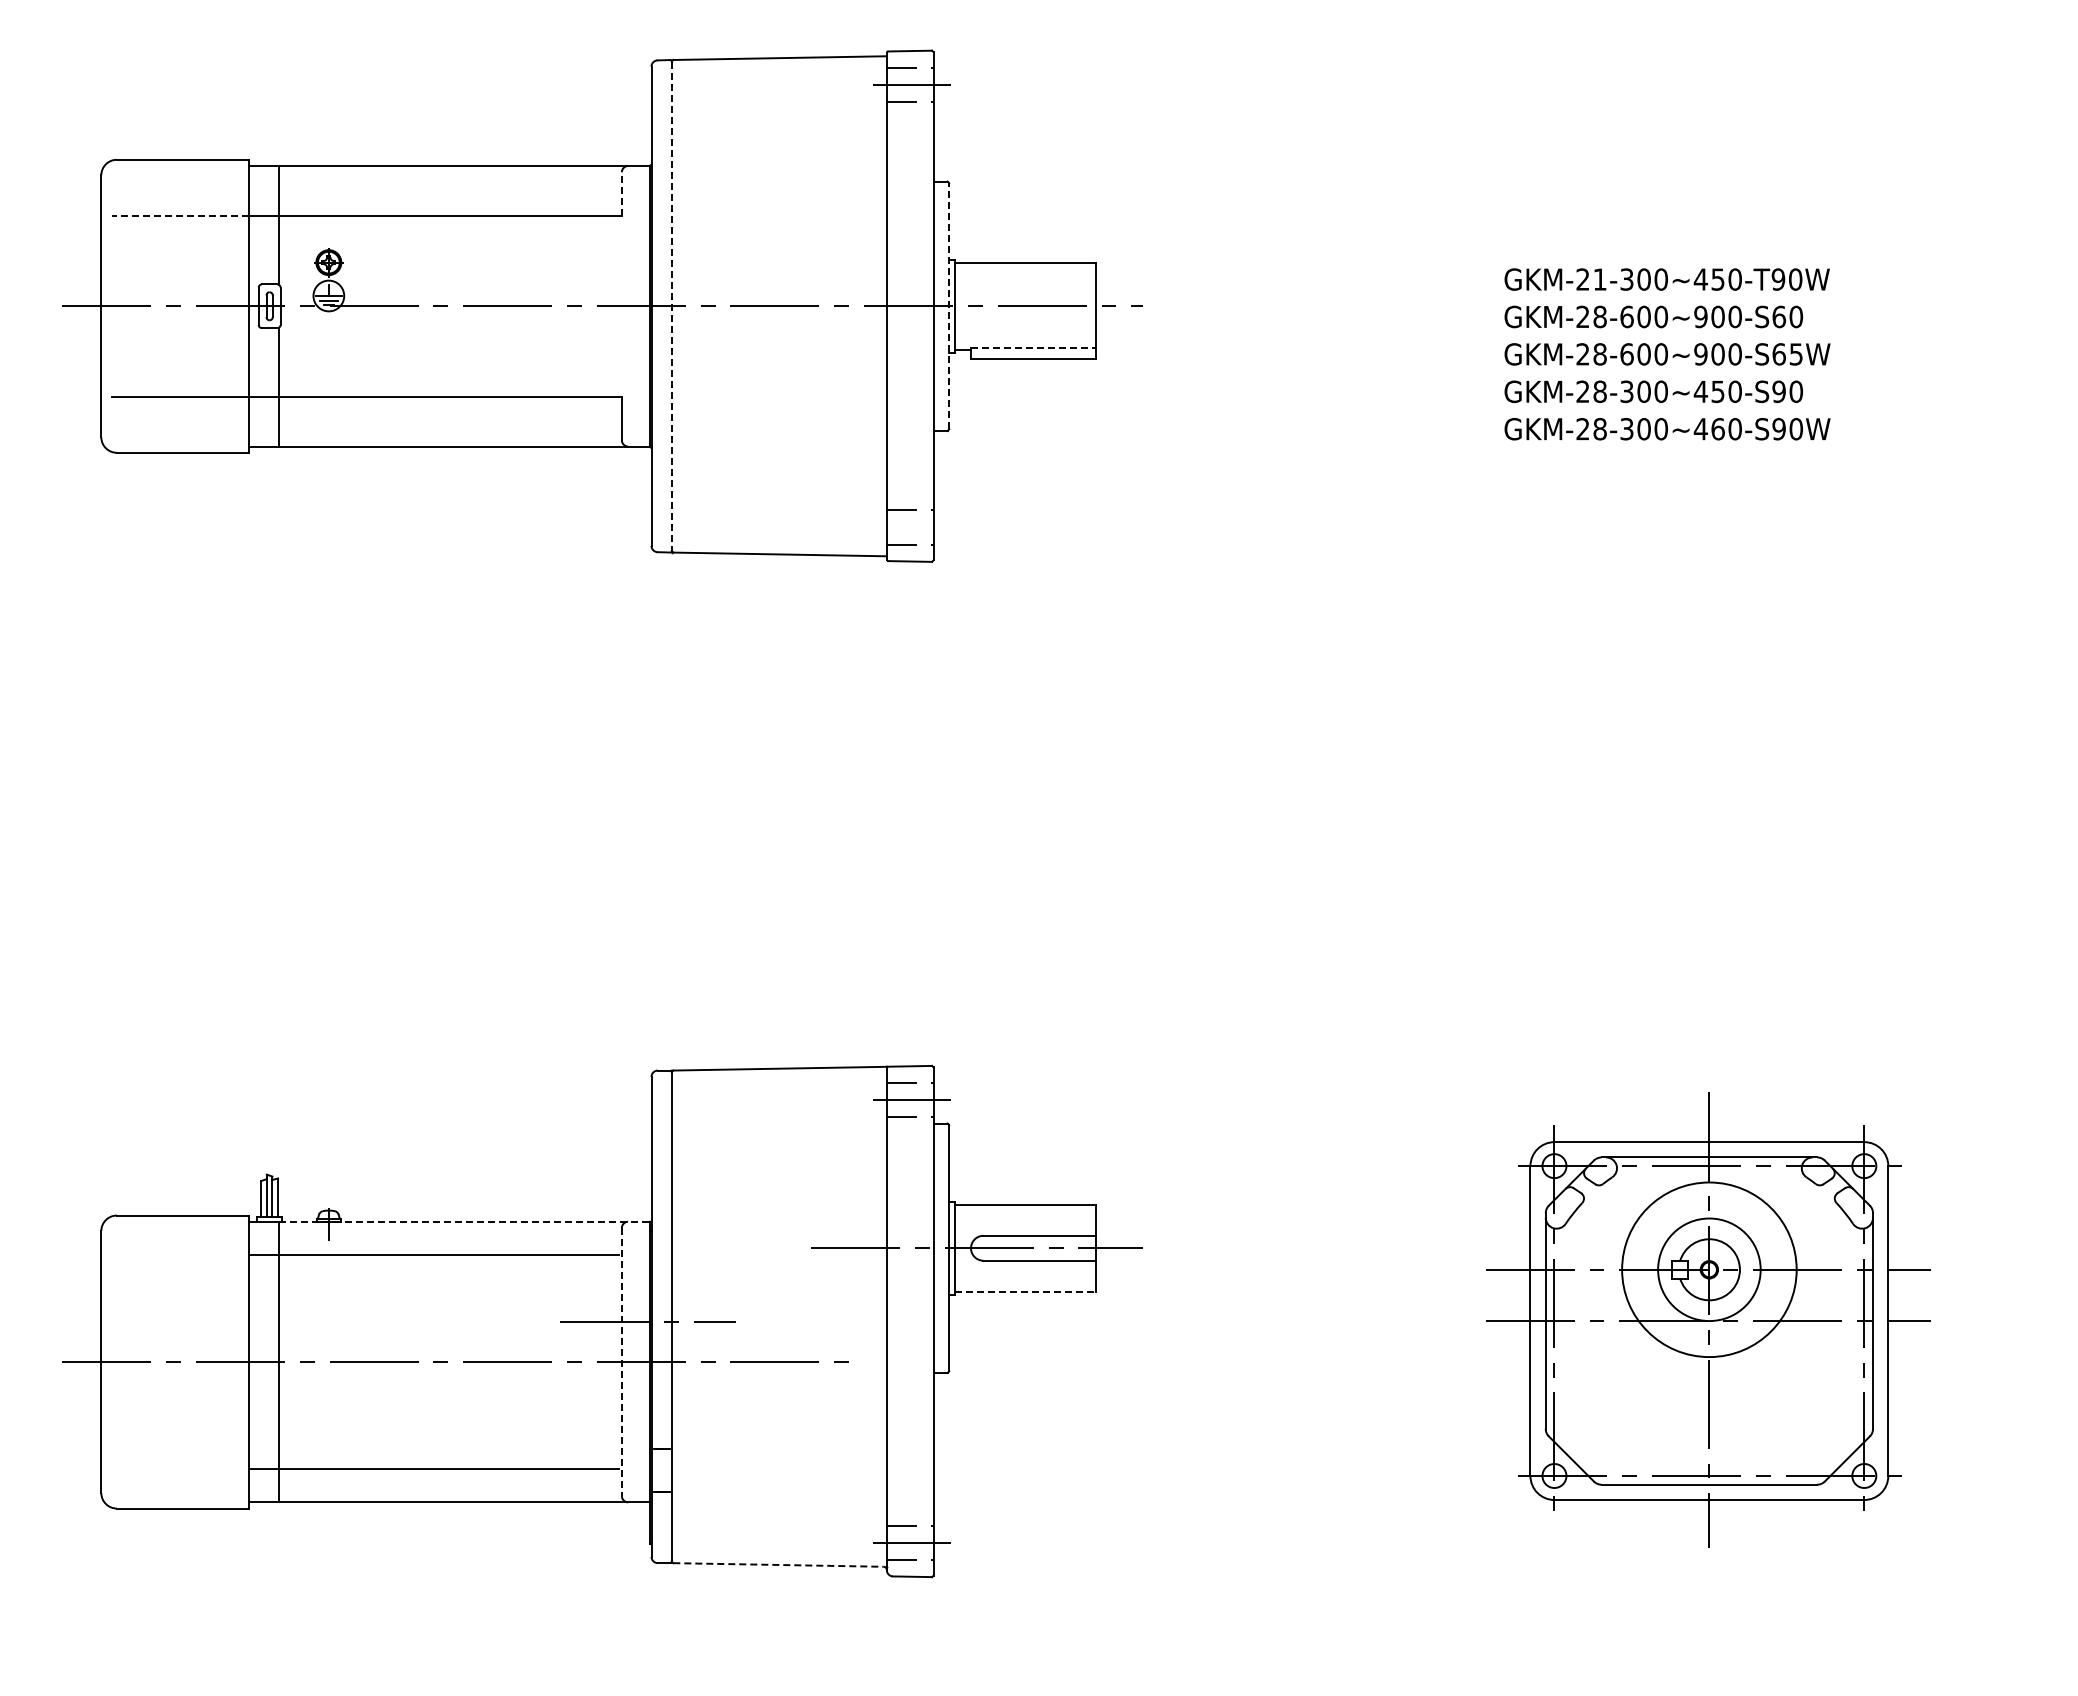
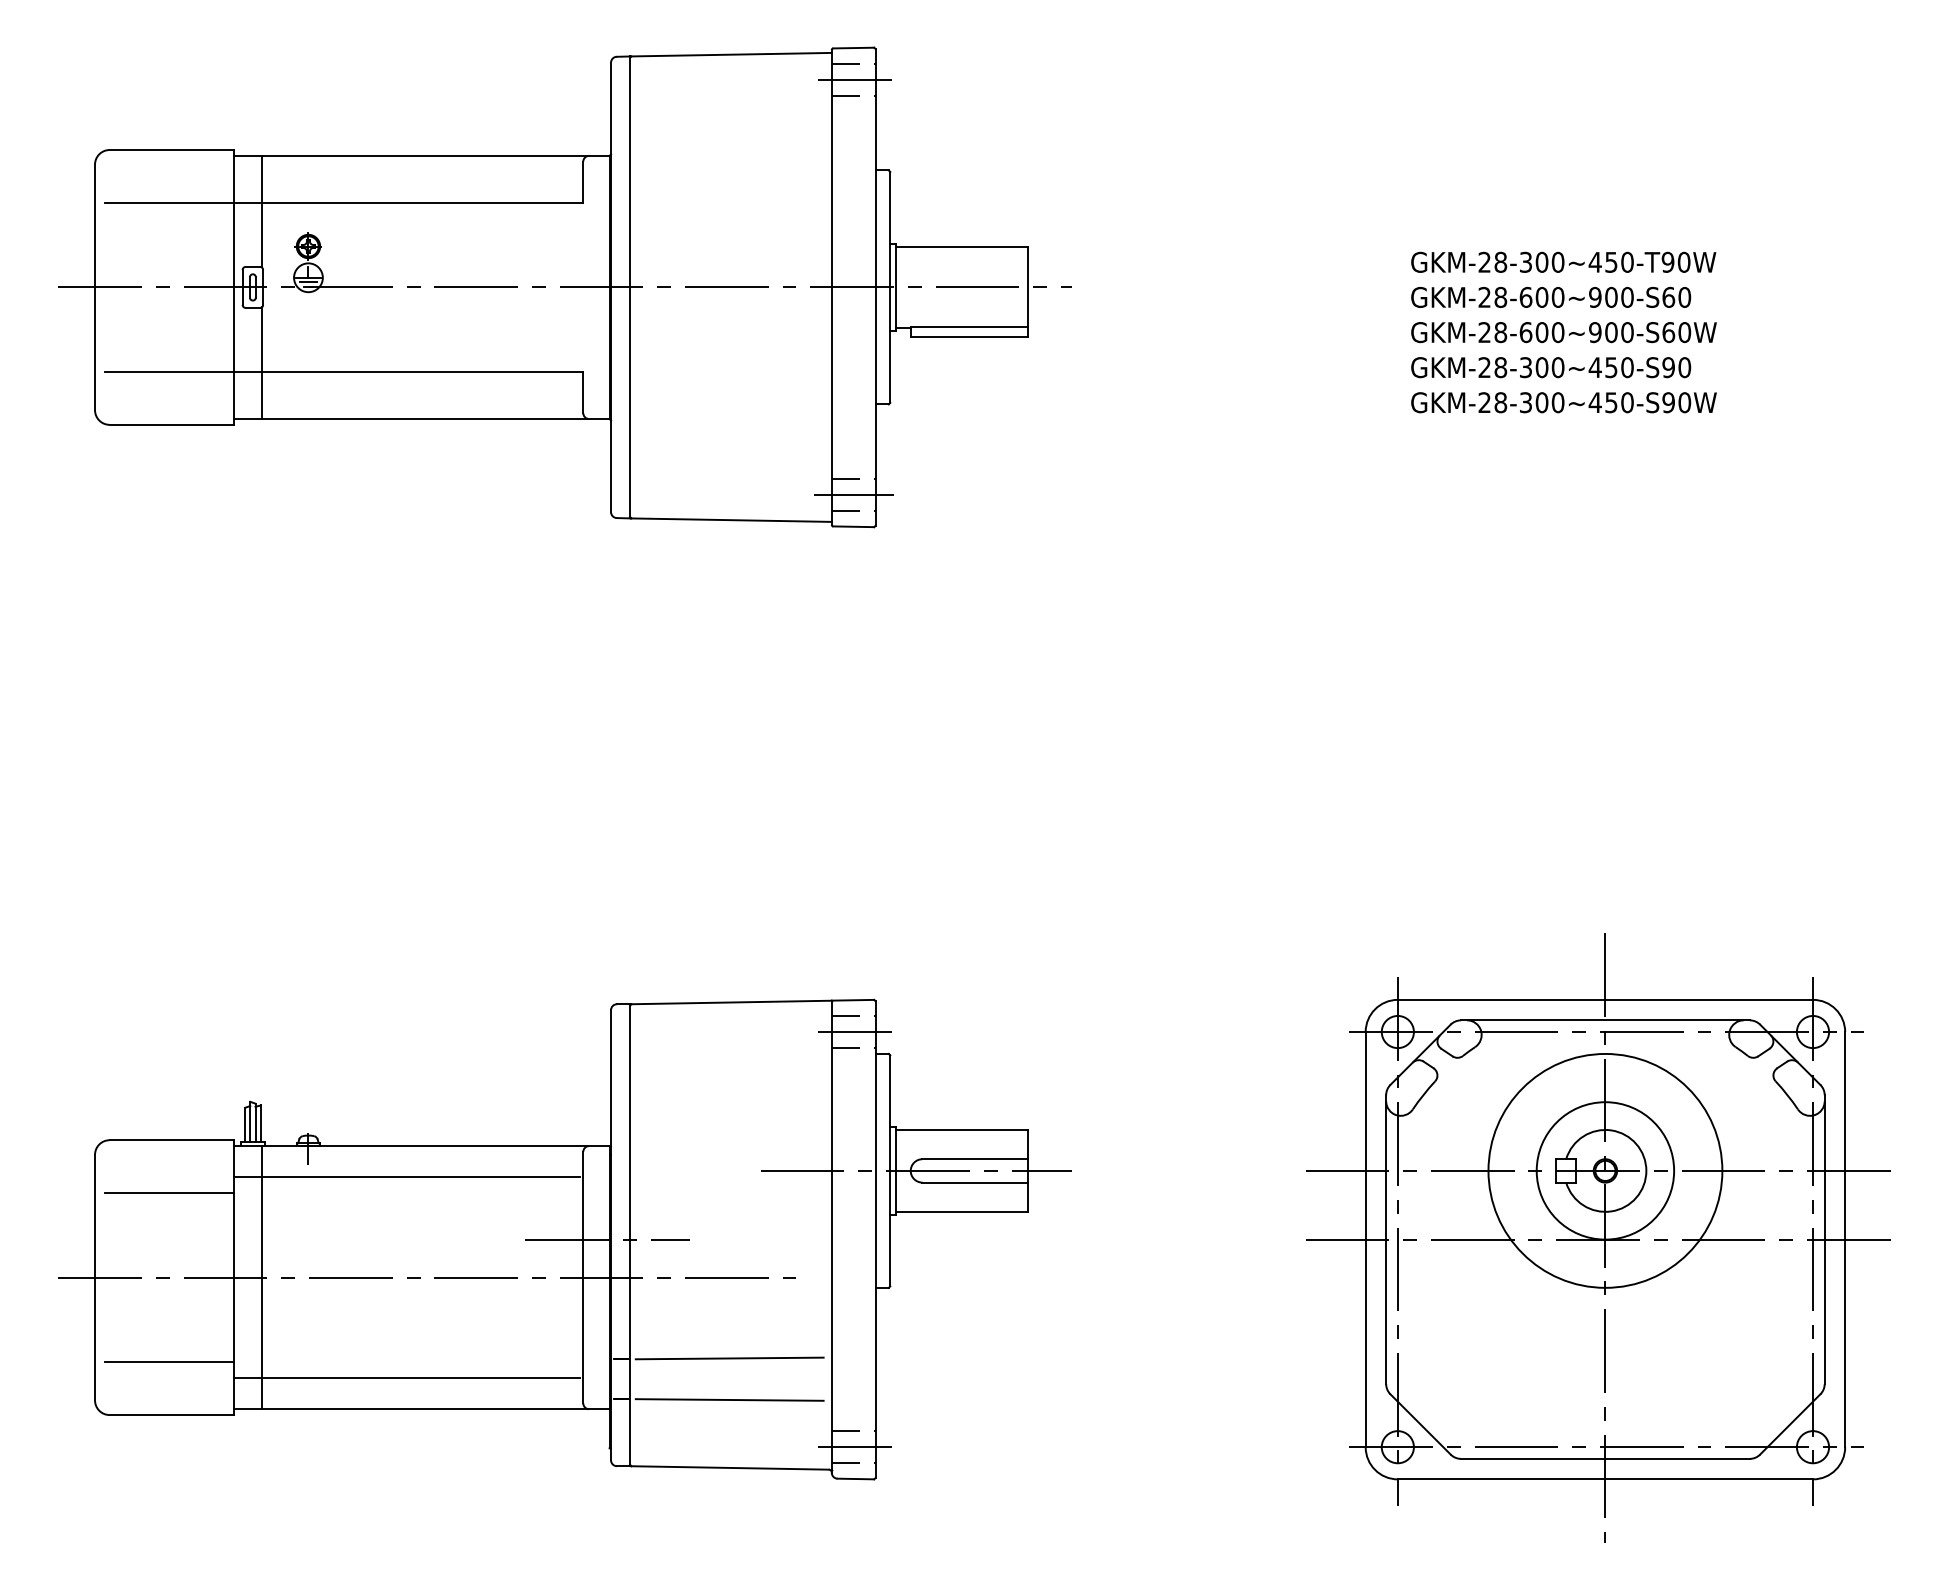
line: (621, 194) -> (582, 182), dashed -> solid
line: (180, 215) -> (169, 202), dashed -> solid
text: (1599, 279) -> (1500, 262), GKM-21-300~450-T90W -> GKM-28-300~450-T90W
line: (671, 305) -> (629, 286), dashed -> solid
line: (949, 305) -> (890, 286), dashed -> solid
line: (1033, 348) -> (969, 327), dashed -> solid
text: (1796, 354) -> (1684, 332), GKM-28-600~900-S65W -> GKM-28-600~900-S60W
text: (1717, 429) -> (1610, 402), GKM-28-300~460-S90W -> GKM-28-300~450-S90W
line: (909, 527) -> (853, 494), added
line: (464, 1221) -> (435, 1145), dashed -> solid
line: (180, 1271) -> (169, 1192), added
line: (1026, 1291) -> (962, 1211), dashed -> solid
part: (1703, 1319) -> (1597, 1237), size x1.43
line: (621, 1362) -> (582, 1278), dashed -> solid
line: (777, 1448) -> (729, 1358), added
line: (180, 1452) -> (169, 1362), added
line: (777, 1492) -> (729, 1399), added
line: (778, 1564) -> (730, 1467), dashed -> solid

